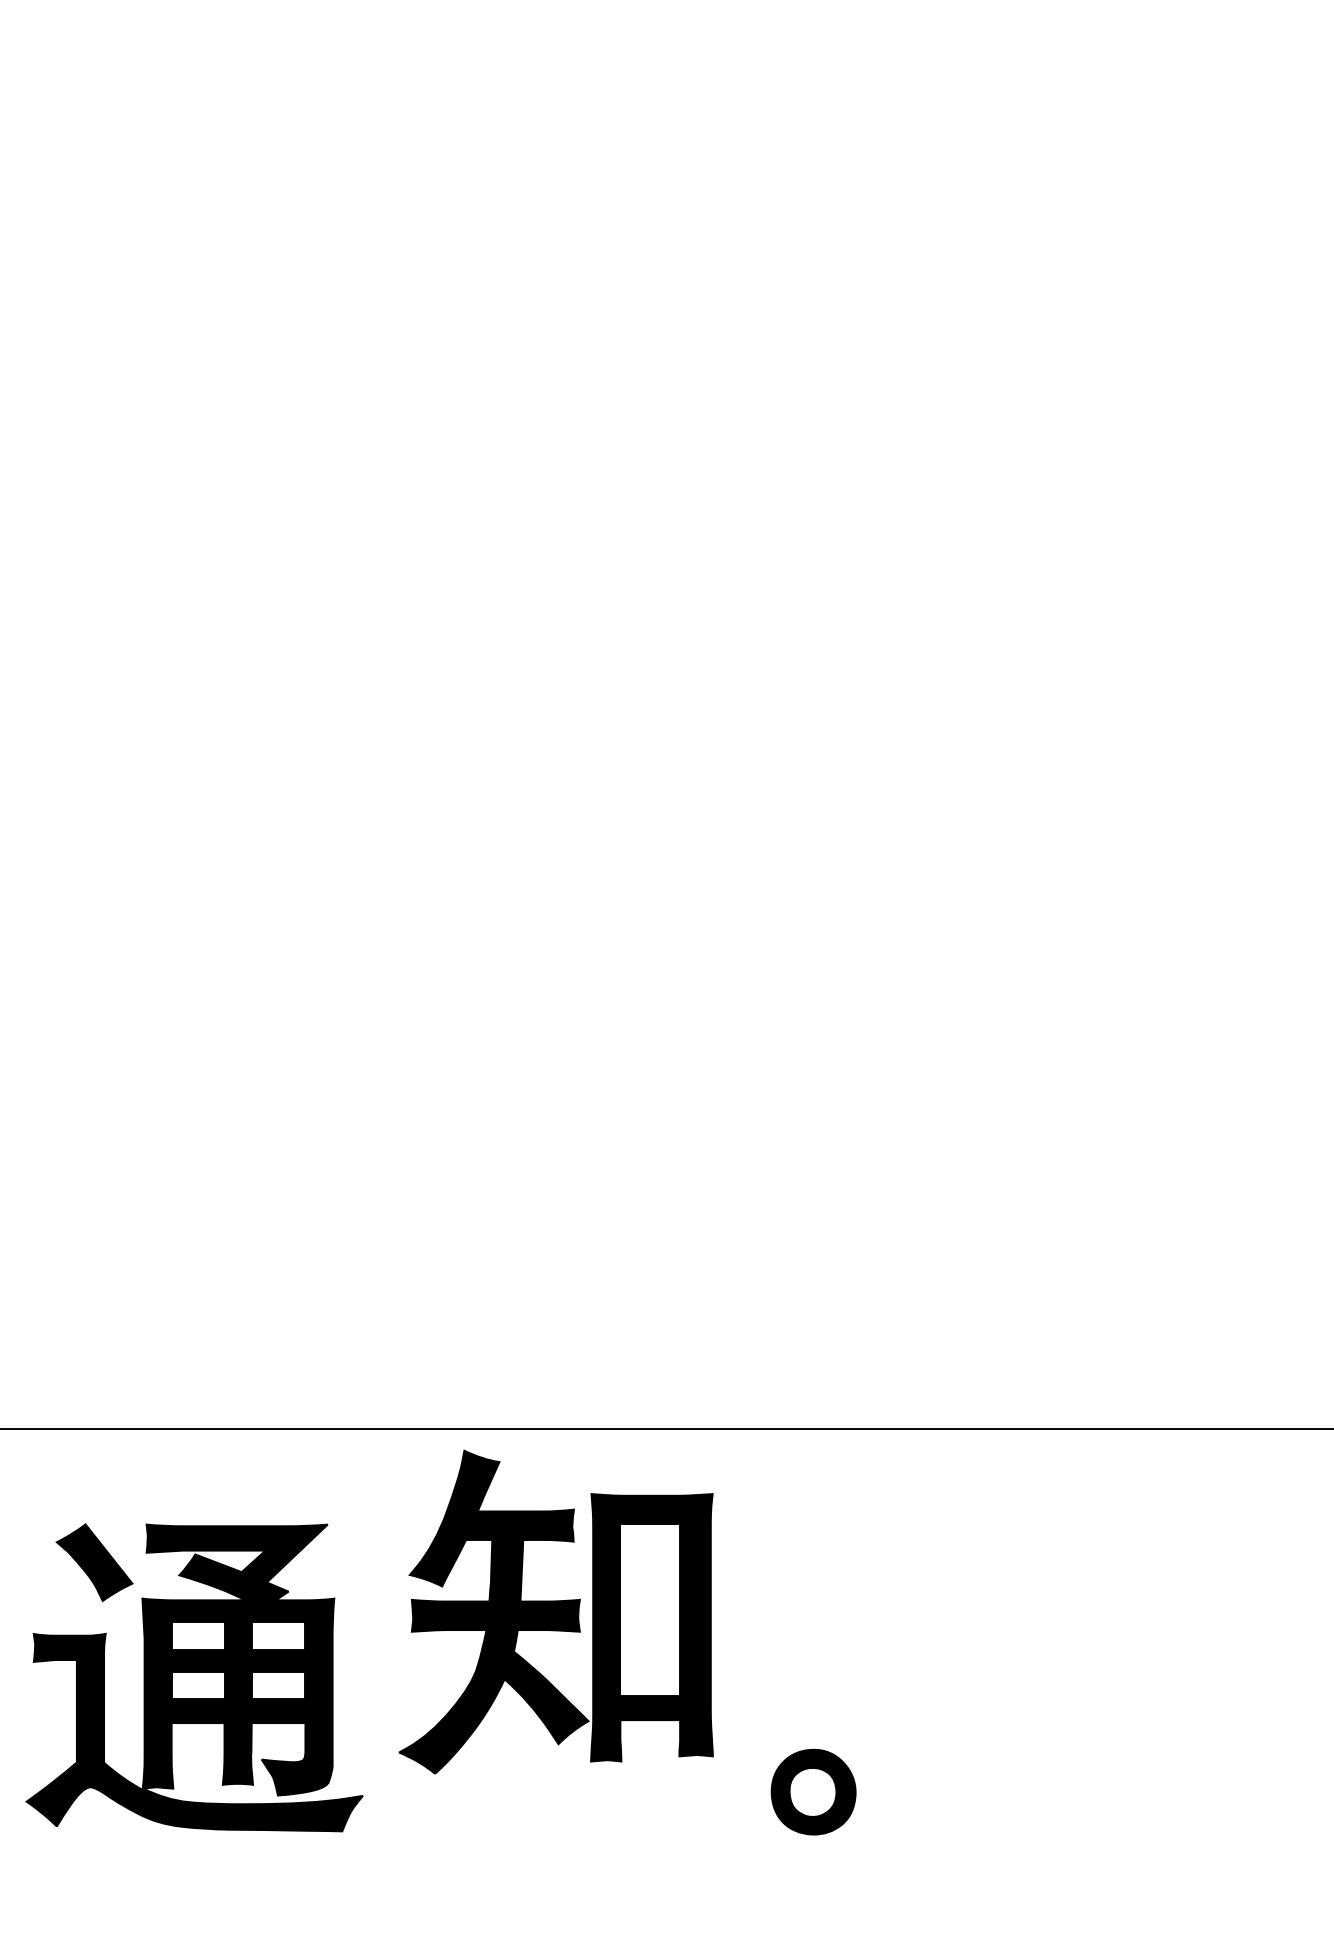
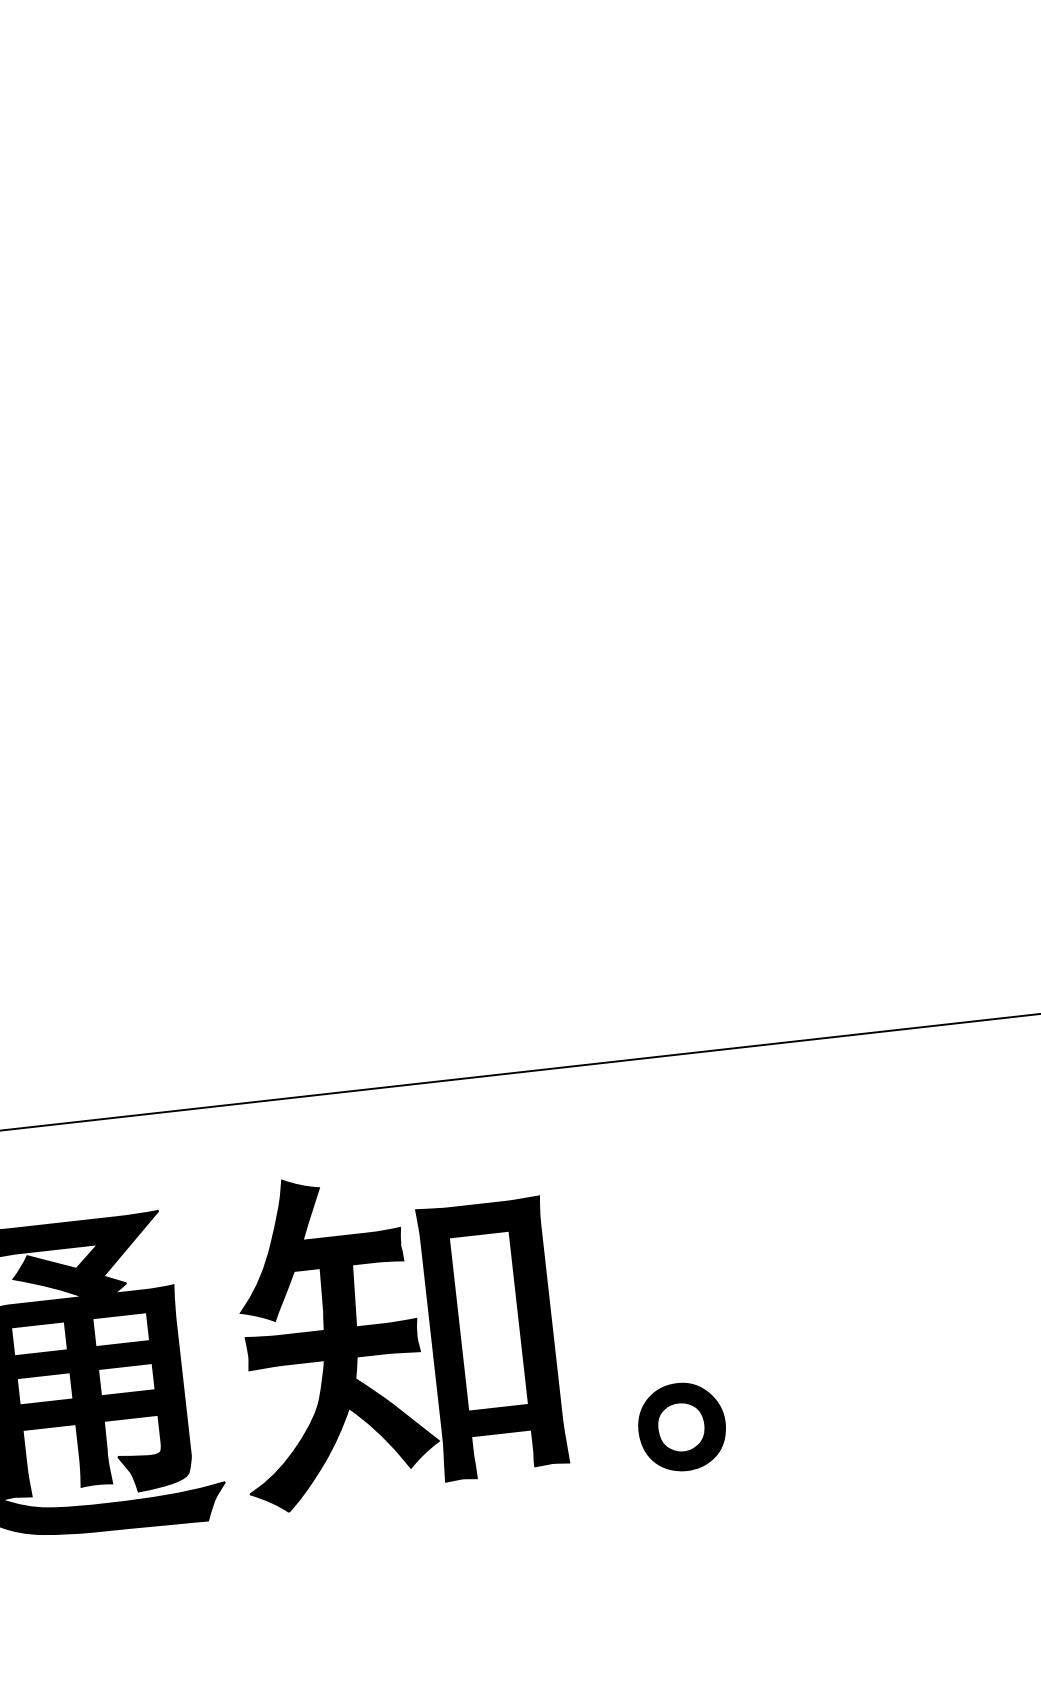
part: (555, 1611) -> (392, 1333), moved

